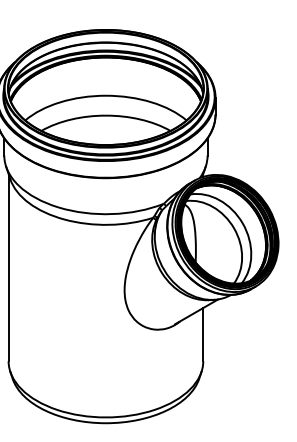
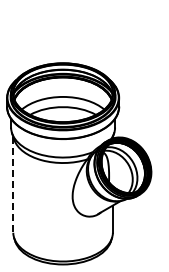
line: (8, 266) -> (13, 184), solid -> dashed

